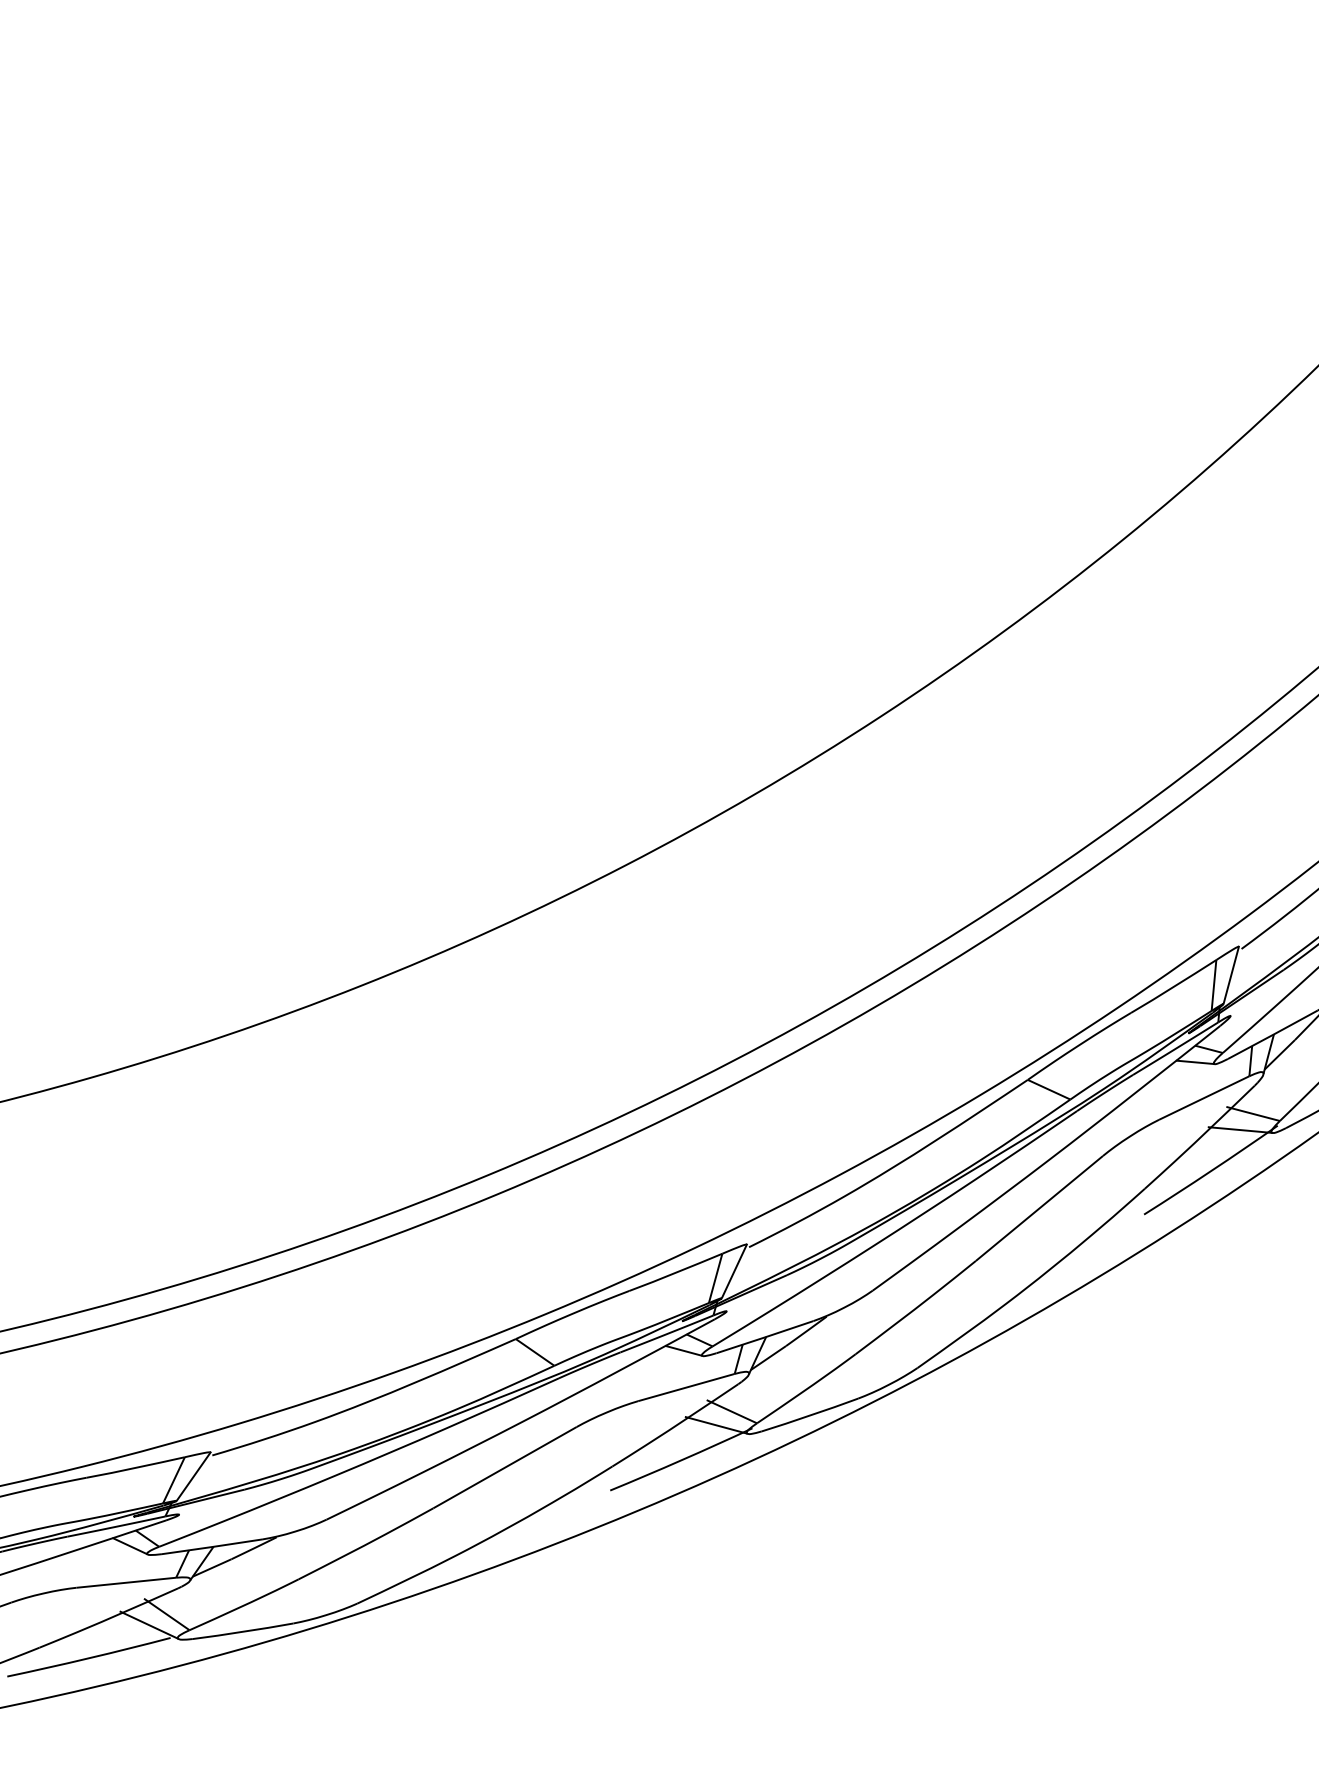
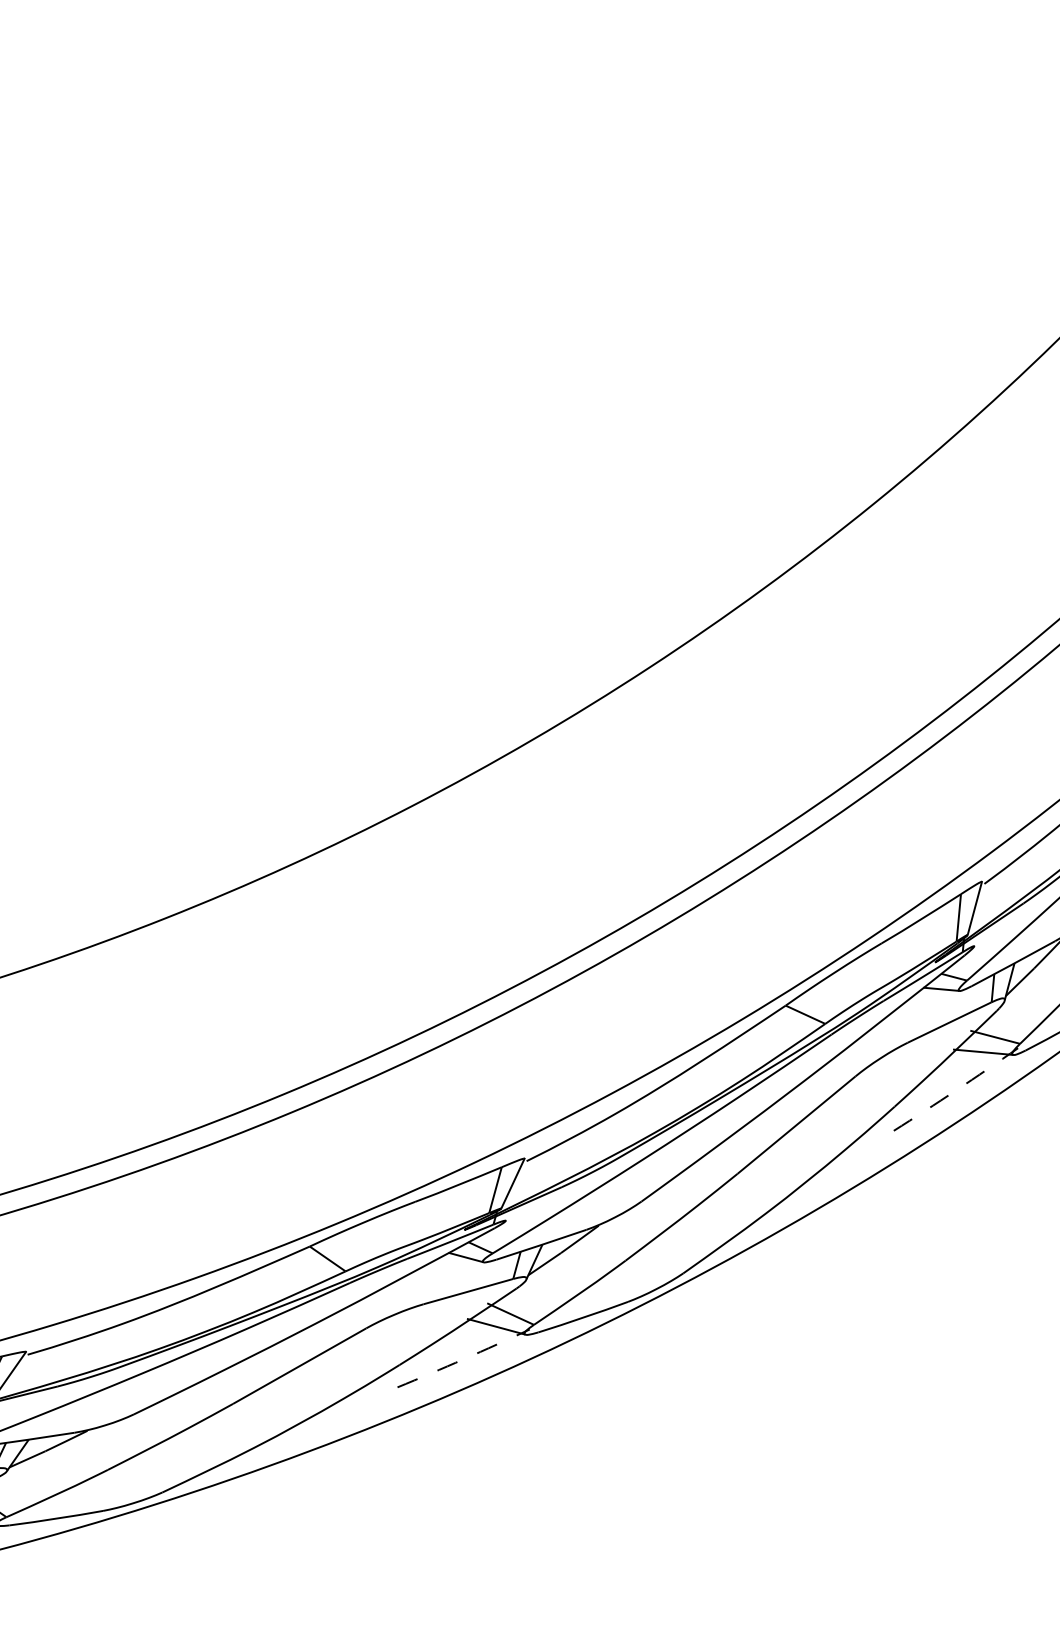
arc: (1211, 1170) -> (956, 1089), solid -> dashed
arc: (681, 1460) -> (463, 1359), solid -> dashed

